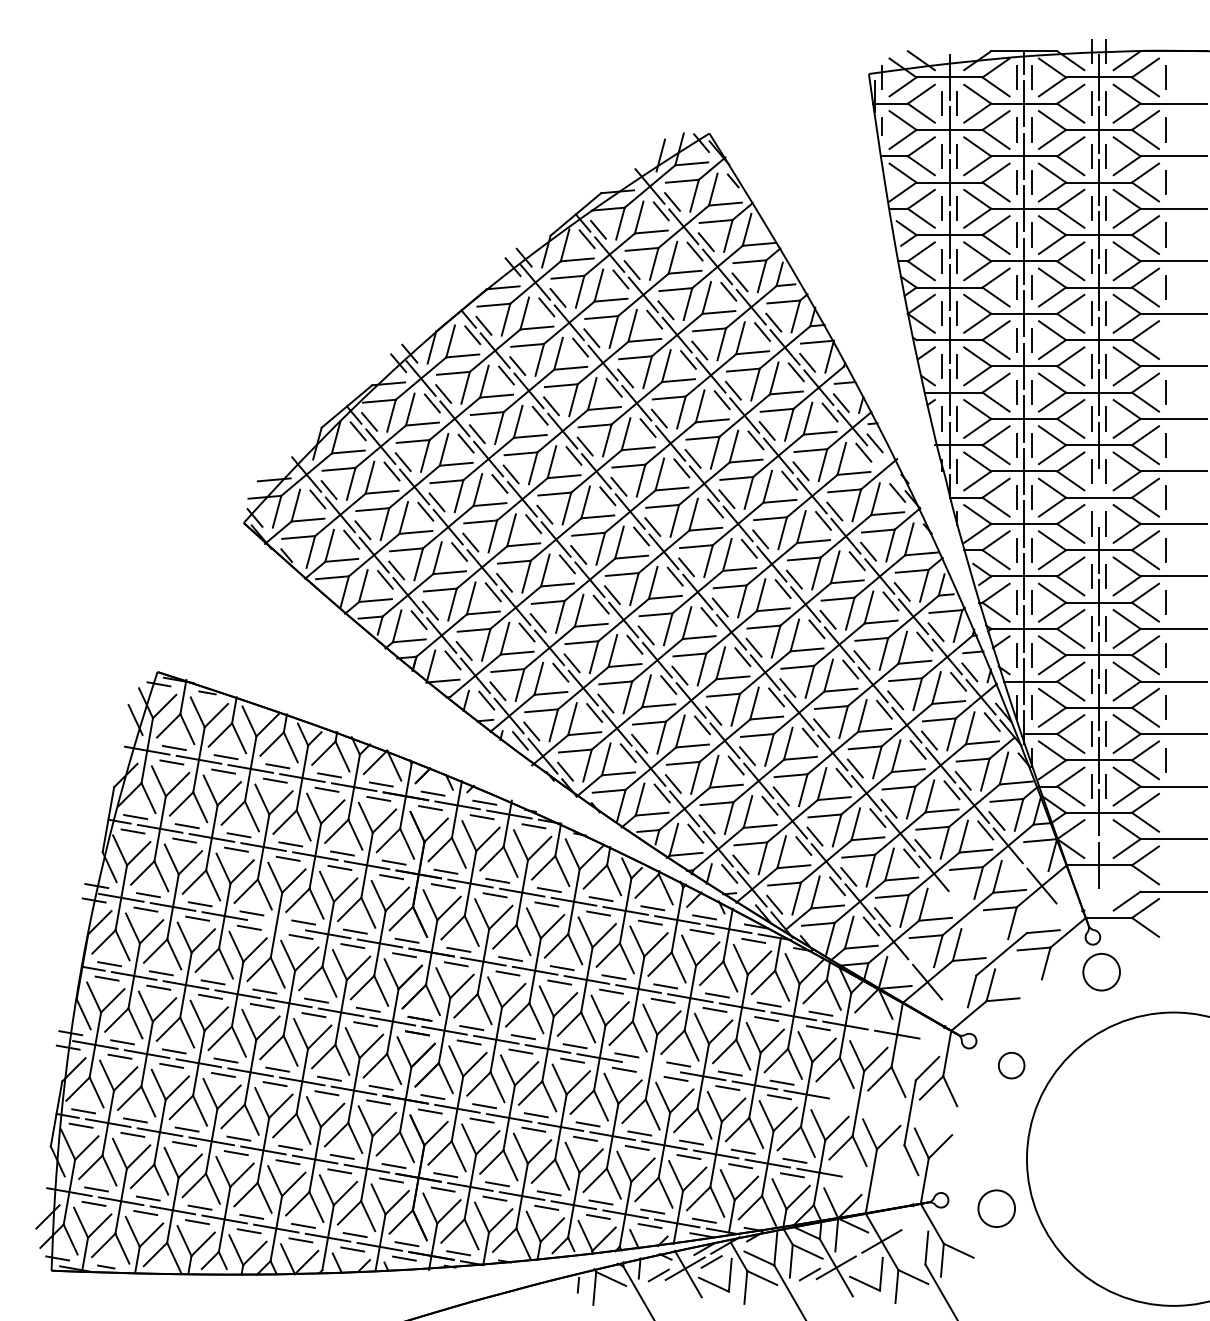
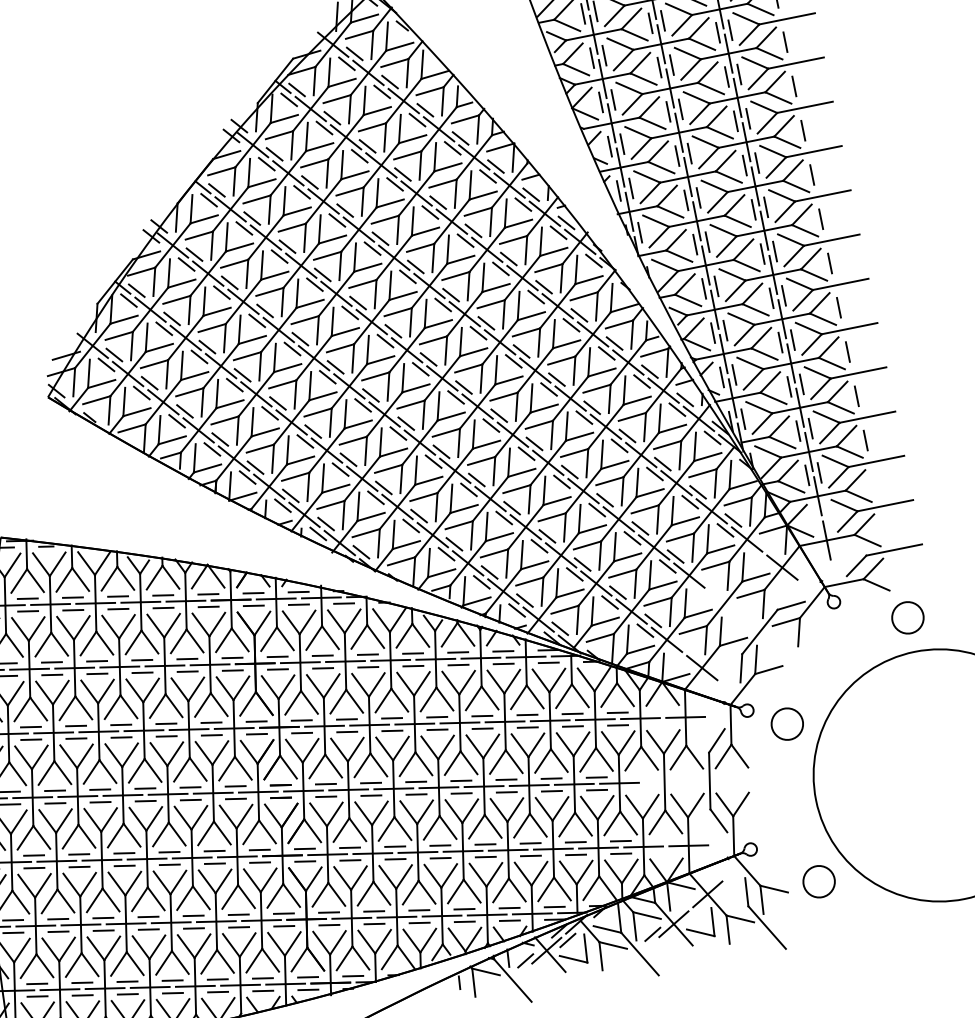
line: (1165, 340) -> (793, 86), added
line: (885, 467) -> (579, 241), added
line: (1099, 497) -> (764, 230), added
line: (276, 925) -> (144, 730), added
circle: (1101, 972) -> (907, 618), moved
circle: (1011, 1065) -> (787, 724), size x1.43
line: (651, 1067) -> (484, 786), added
line: (871, 1181) -> (688, 845), added
circle: (996, 1208) -> (818, 881), moved

